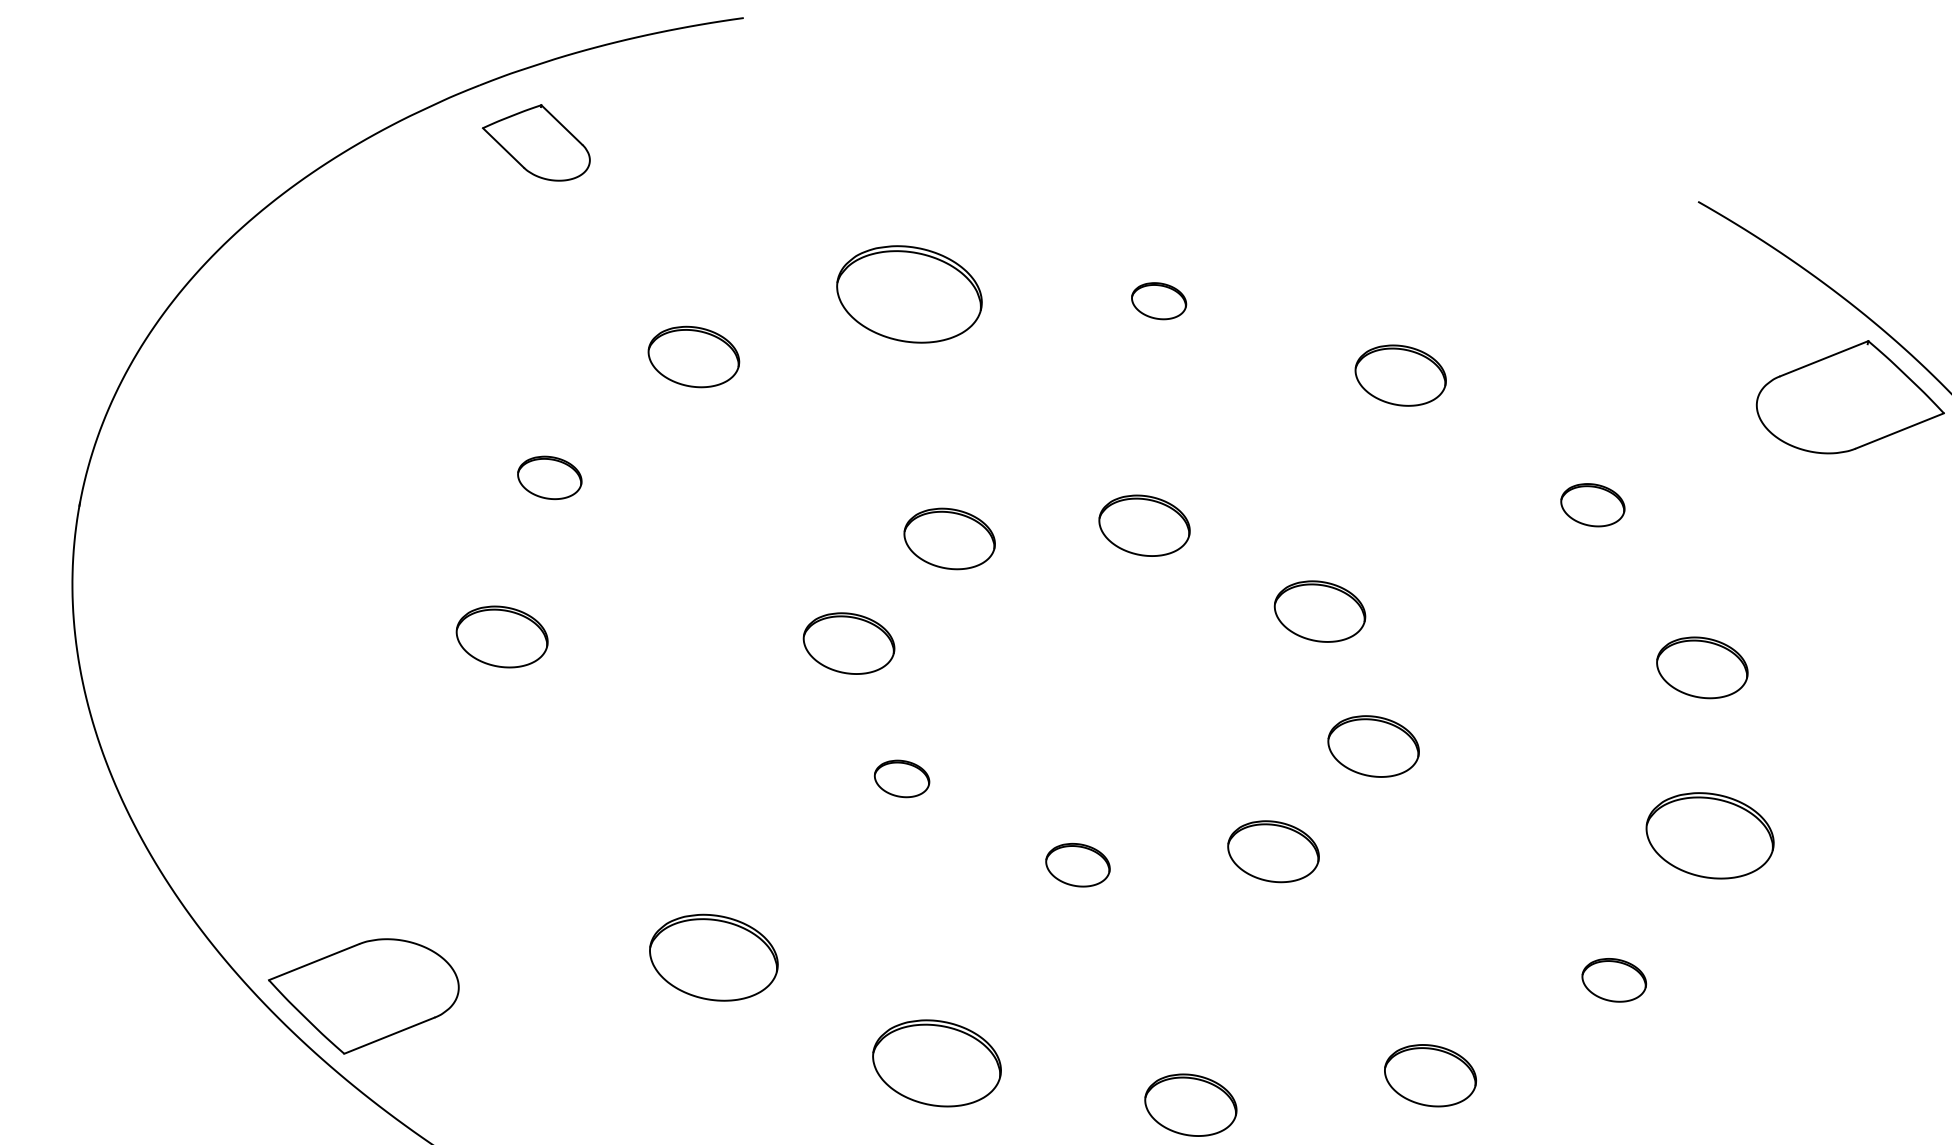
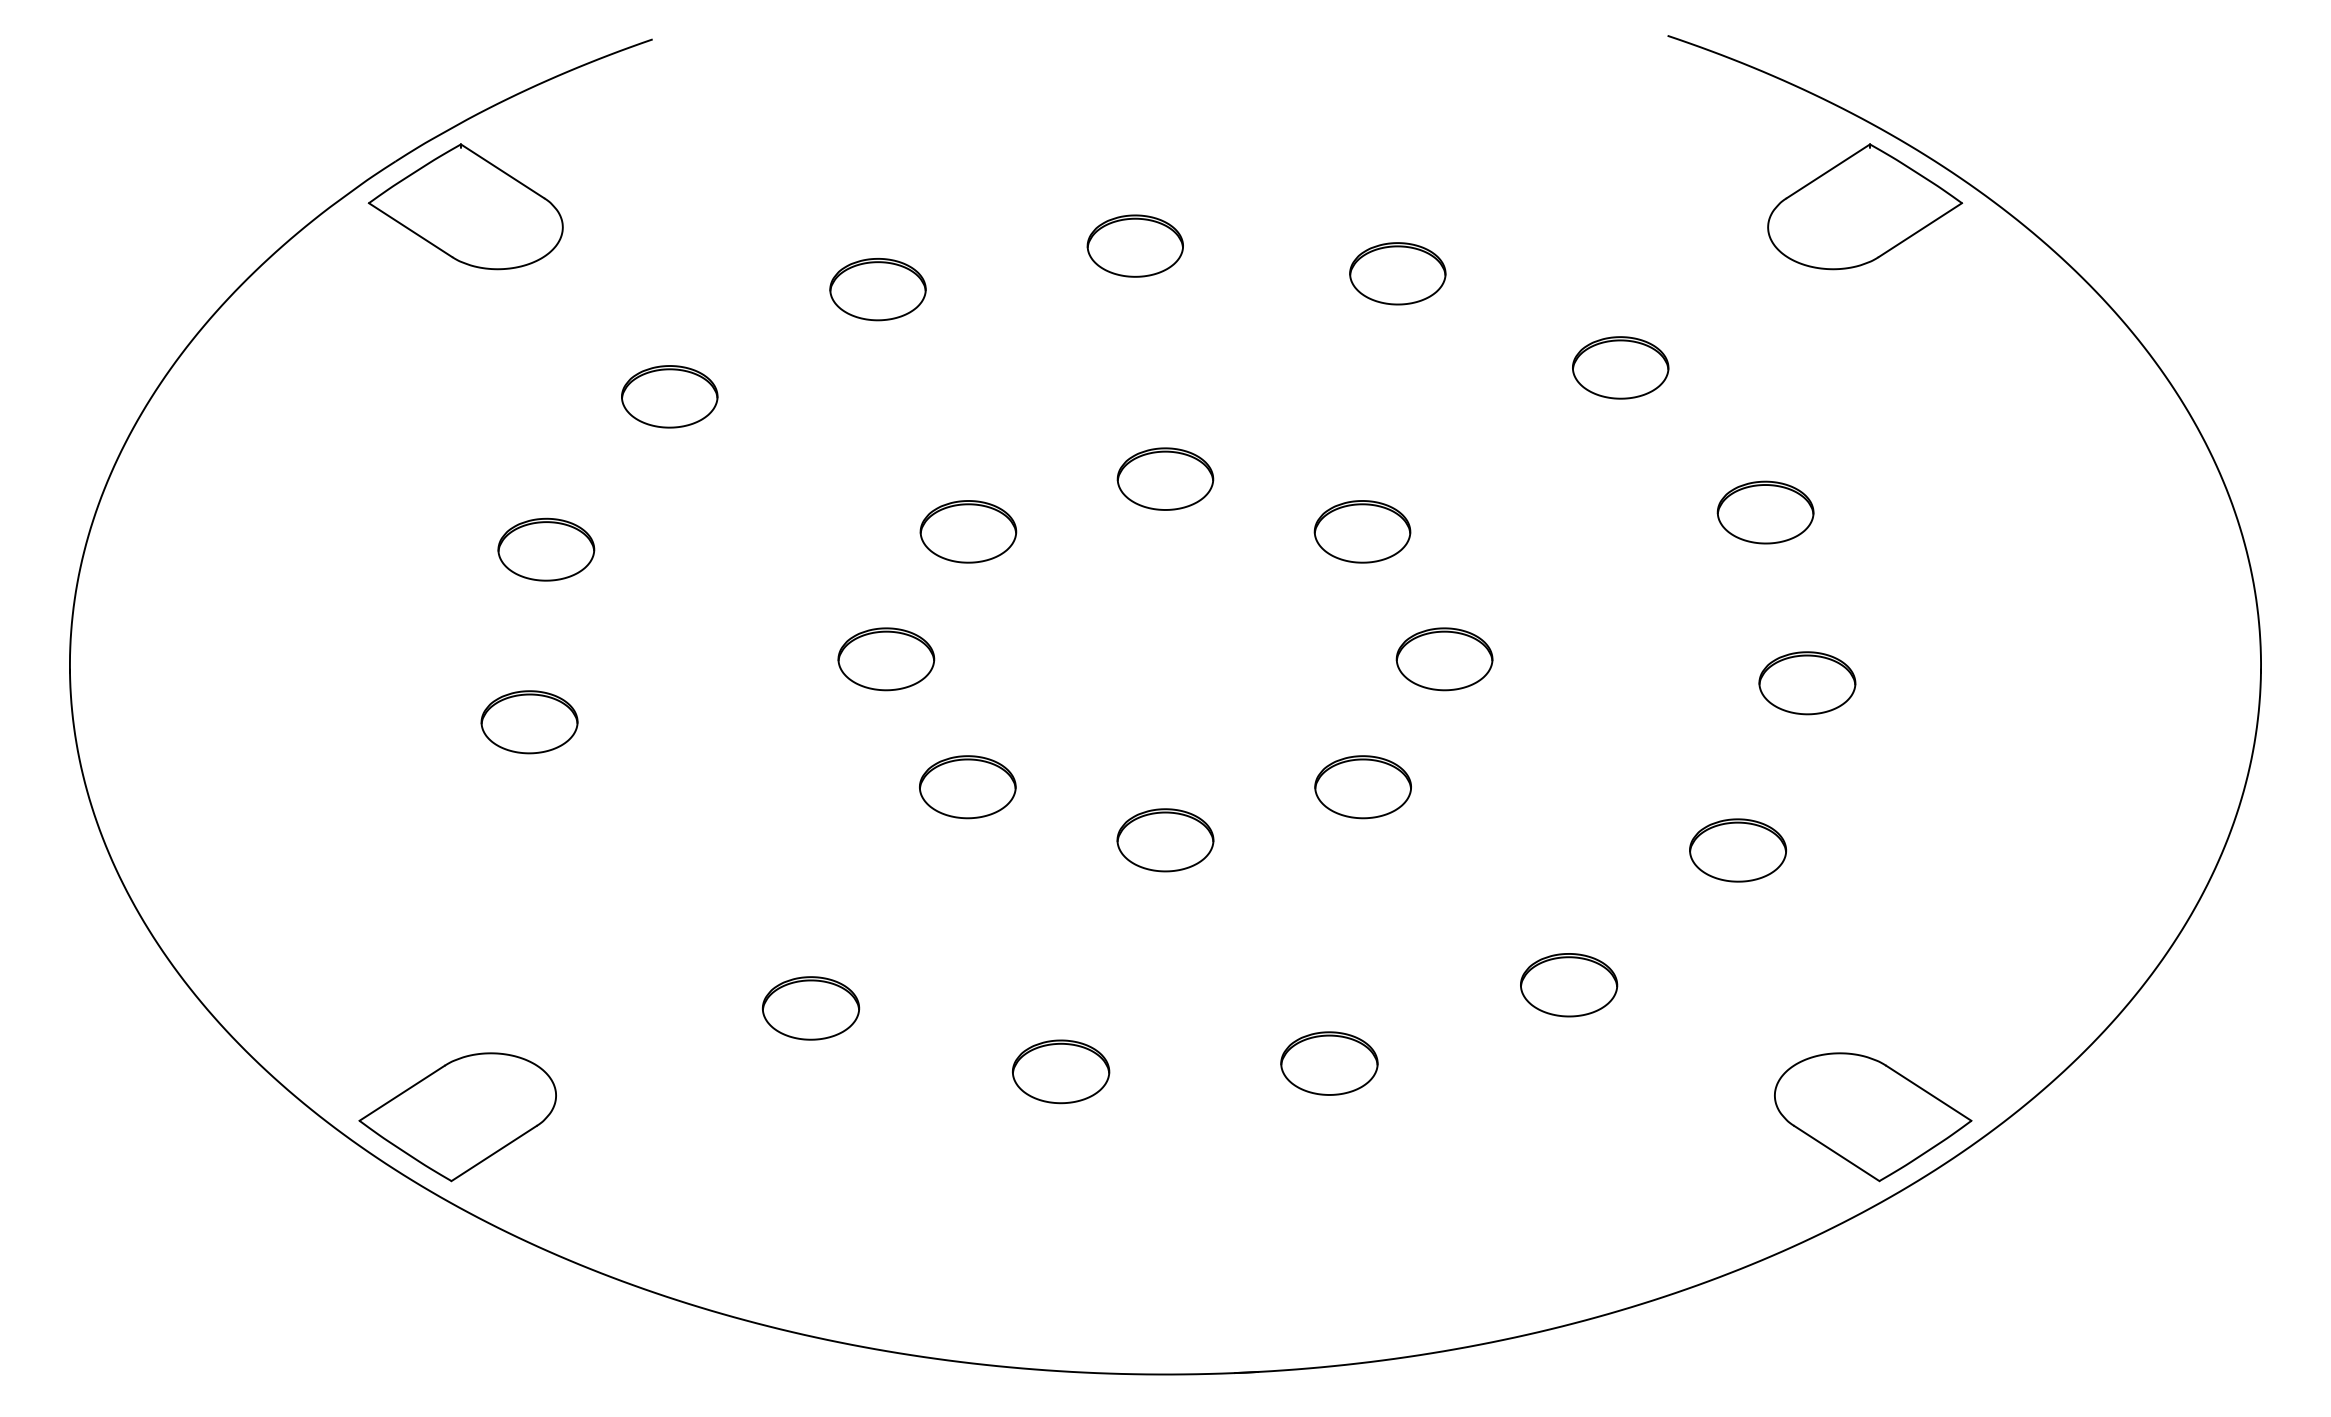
part: (537, 140) -> (465, 206), size x1.67
part: (908, 294) -> (877, 289), size x0.62
part: (1158, 300) -> (1134, 245), size x1.67
part: (549, 477) -> (546, 549), size x1.43
part: (1592, 504) -> (1620, 367), size x1.43
part: (901, 779) -> (967, 787), size x1.67
part: (1710, 836) -> (1807, 683), size x0.71
part: (1077, 865) -> (1165, 840), size x1.43
part: (713, 957) -> (810, 1008), size x0.71
part: (1614, 980) -> (1738, 850), size x1.43
part: (937, 1063) -> (1061, 1071), size x0.71

